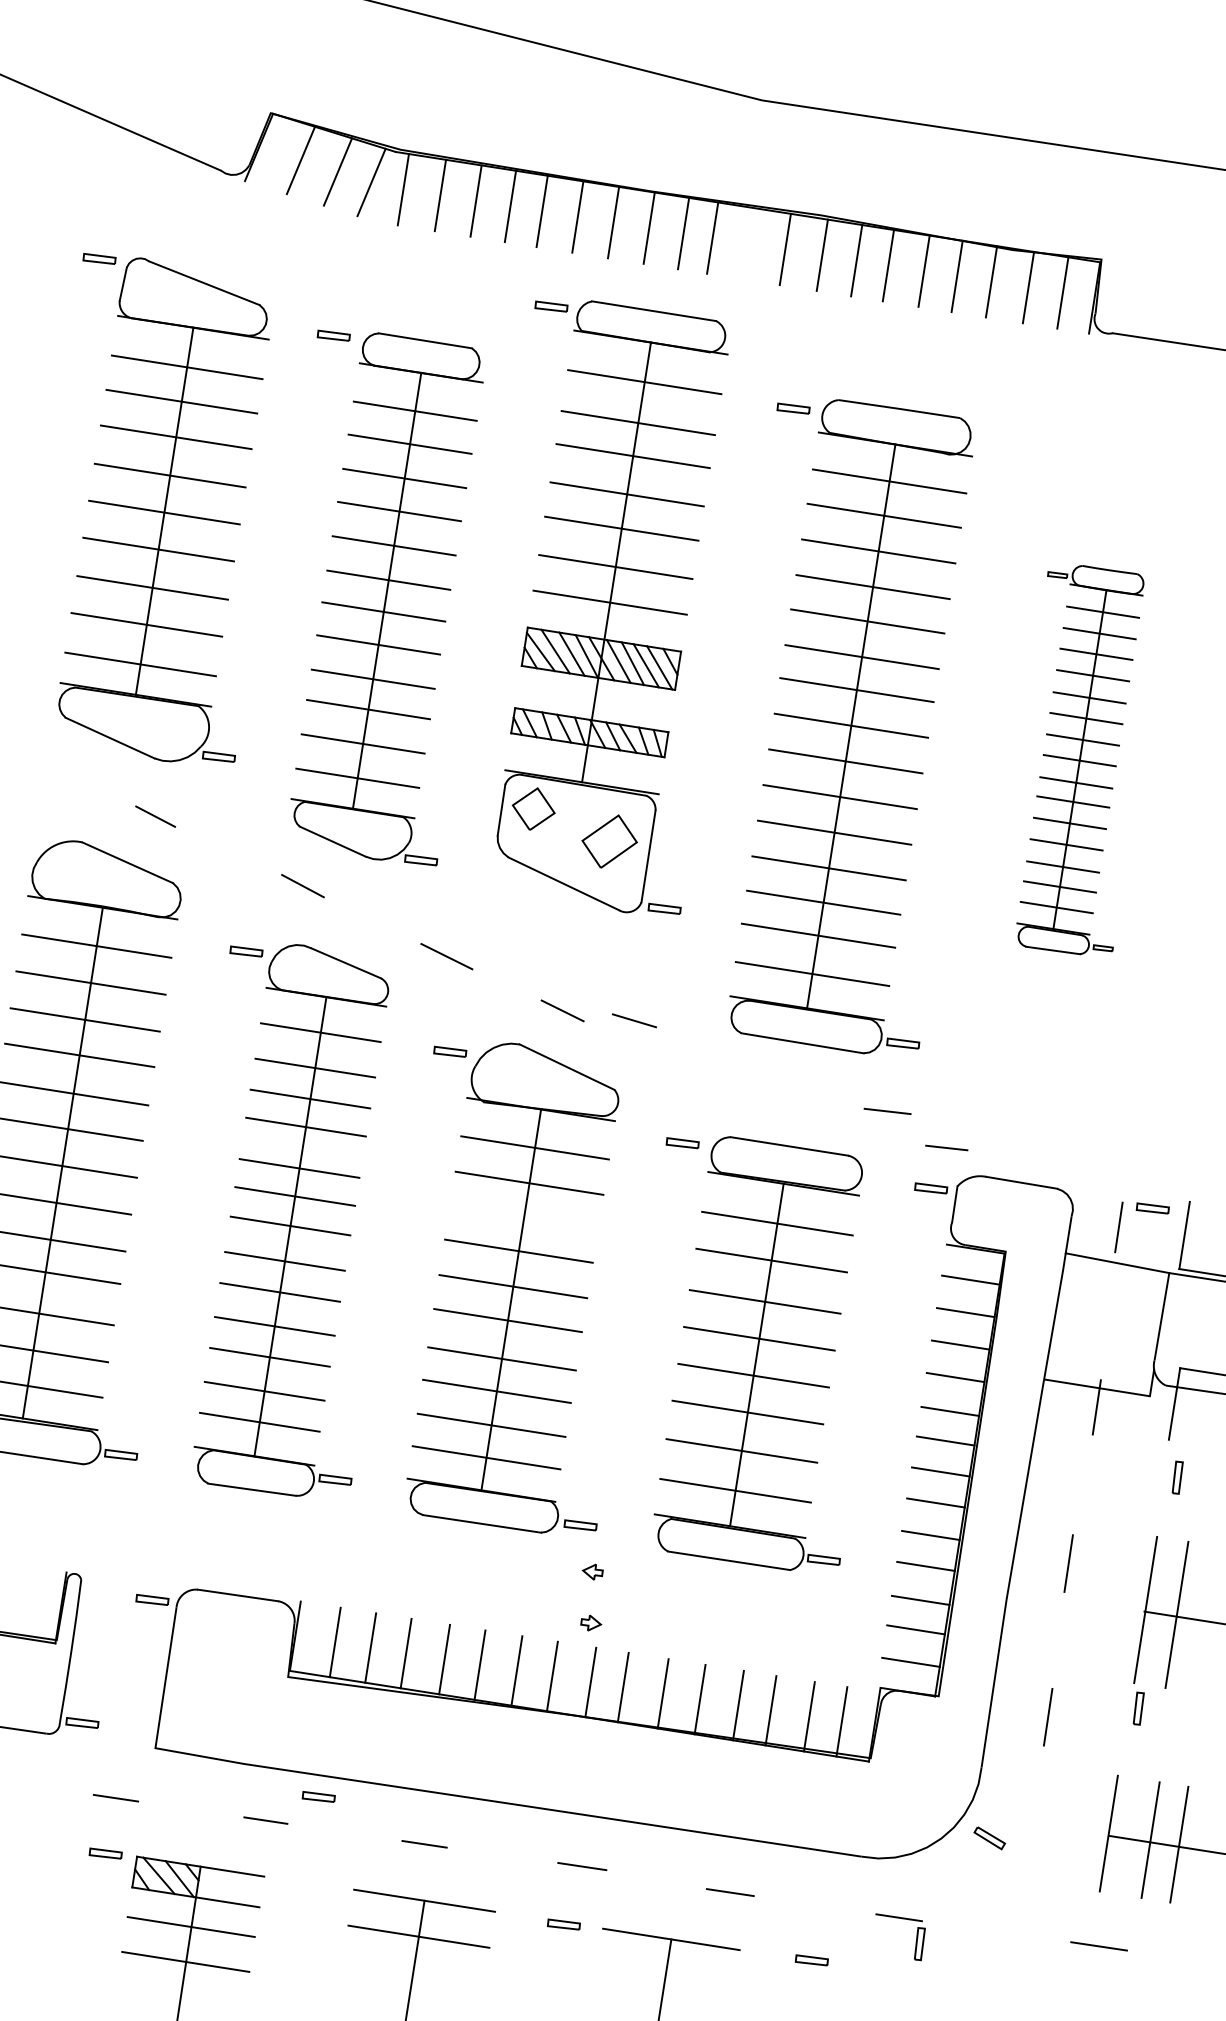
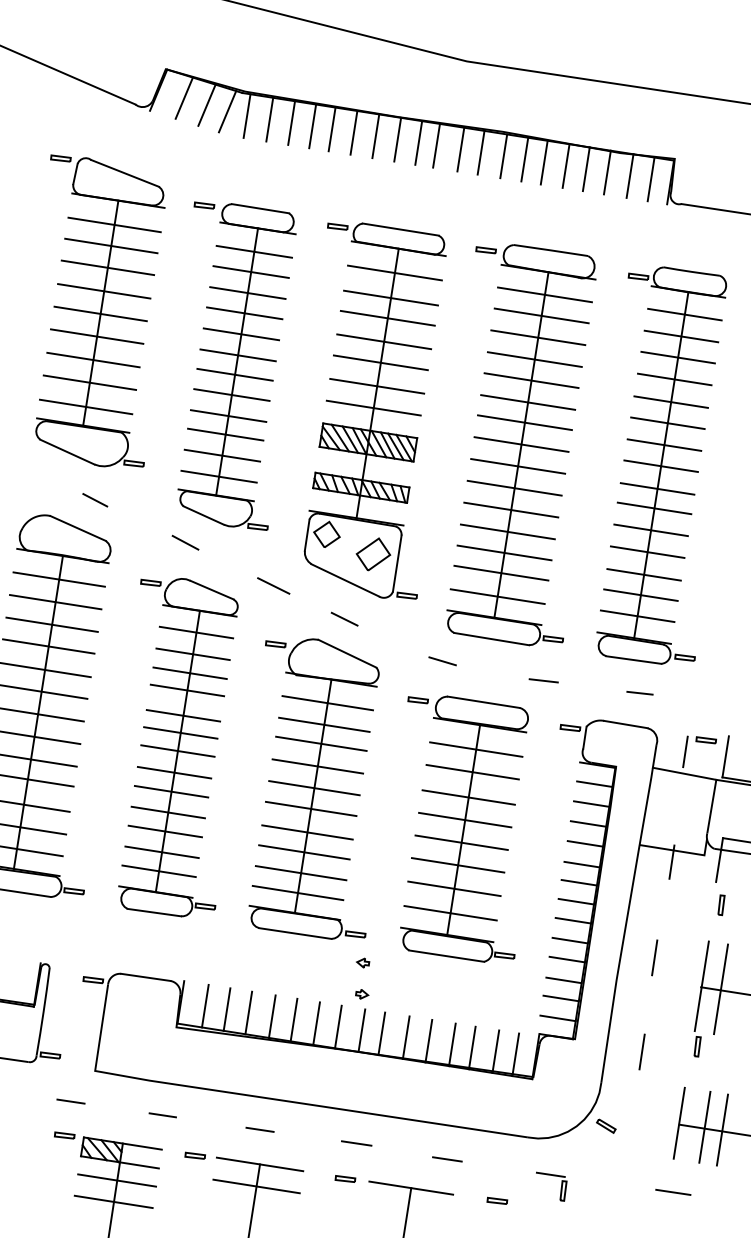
line: (751, 244) -> (460, 149), added
part: (611, 606) -> (374, 410), moved
part: (1079, 759) -> (661, 465), size x1.67
line: (634, 1021) -> (442, 661), moved
line: (945, 1148) -> (639, 693), moved
line: (524, 1213) -> (321, 743), added
part: (317, 1796) -> (194, 1155), moved

